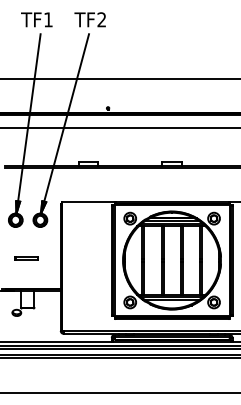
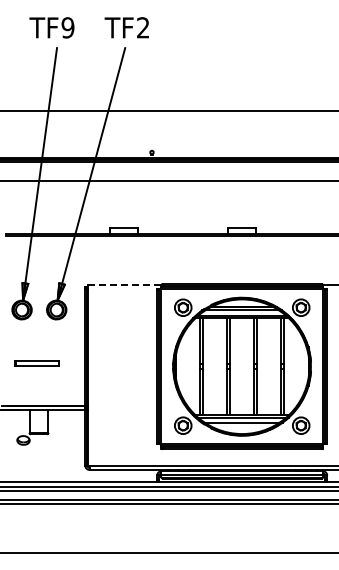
text: (48, 19) -> (67, 27), TF1 -> TF9
line: (88, 202) -> (124, 284), solid -> dashed
part: (26, 258) -> (37, 363), size x1.4

